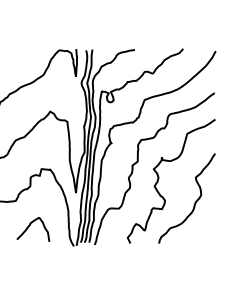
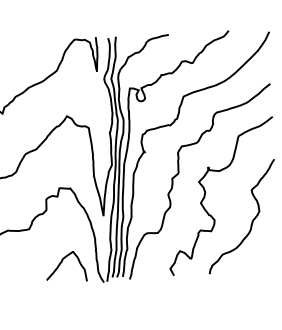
curve: (30, 225) -> (62, 262), moved

